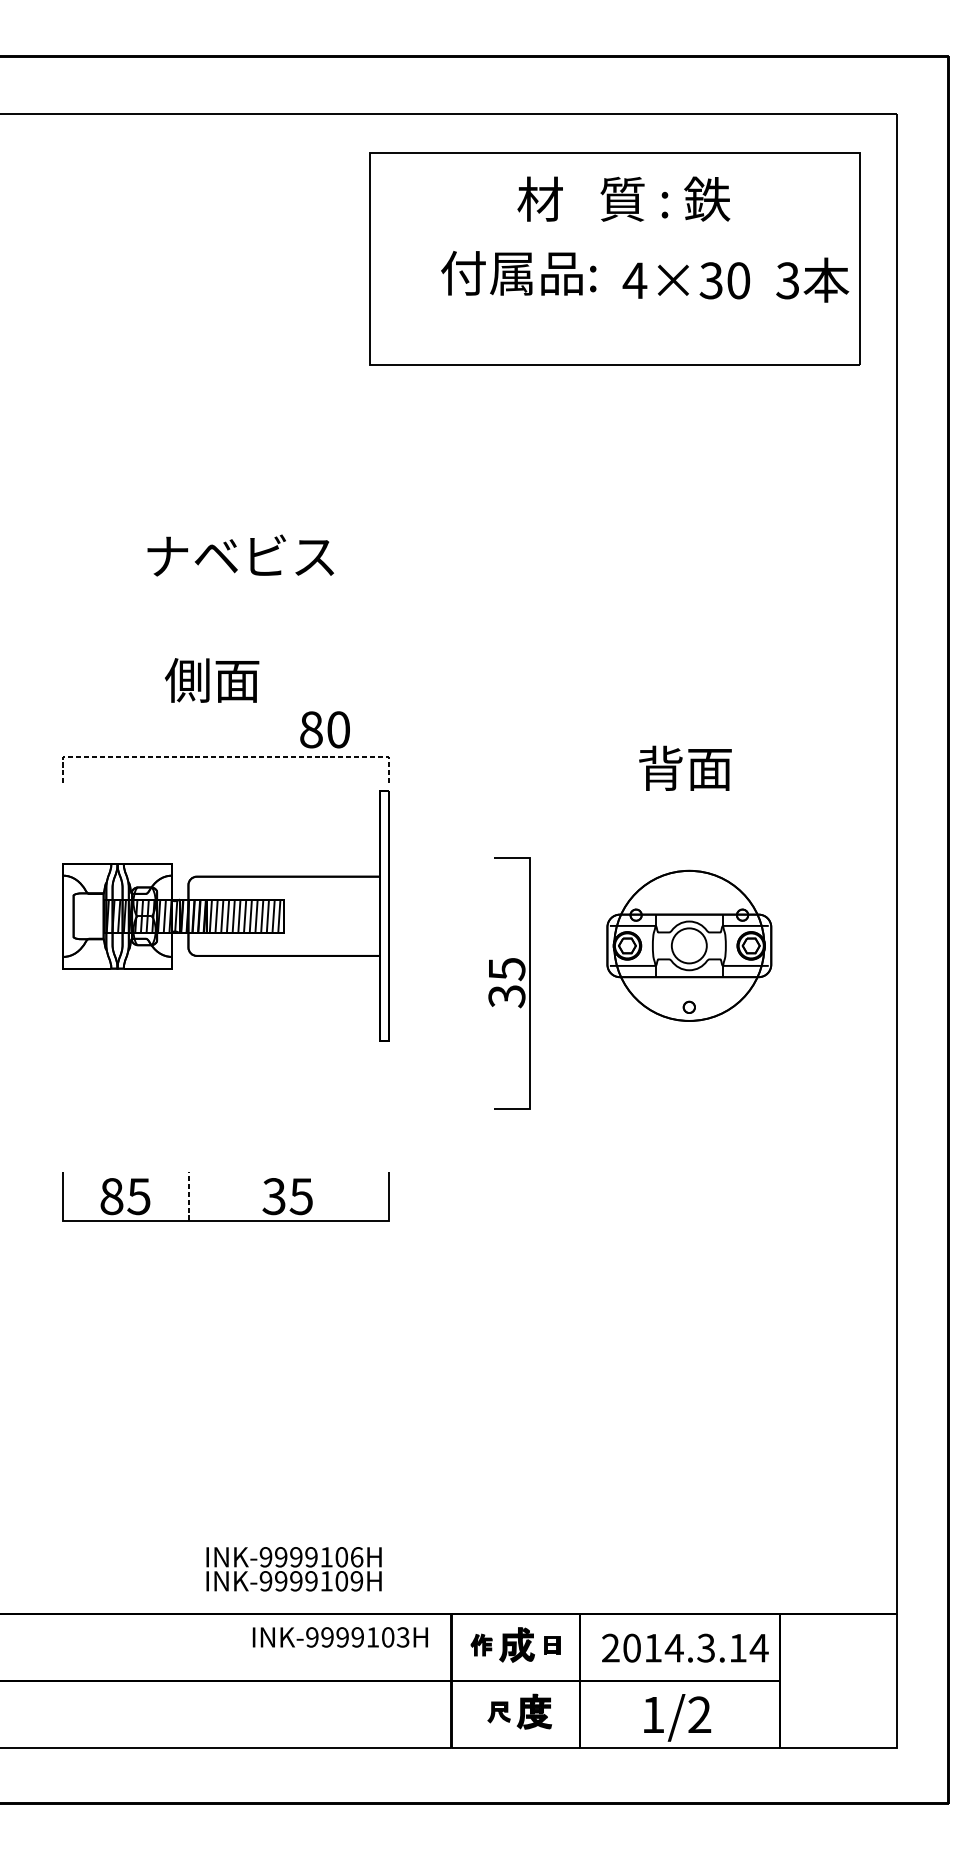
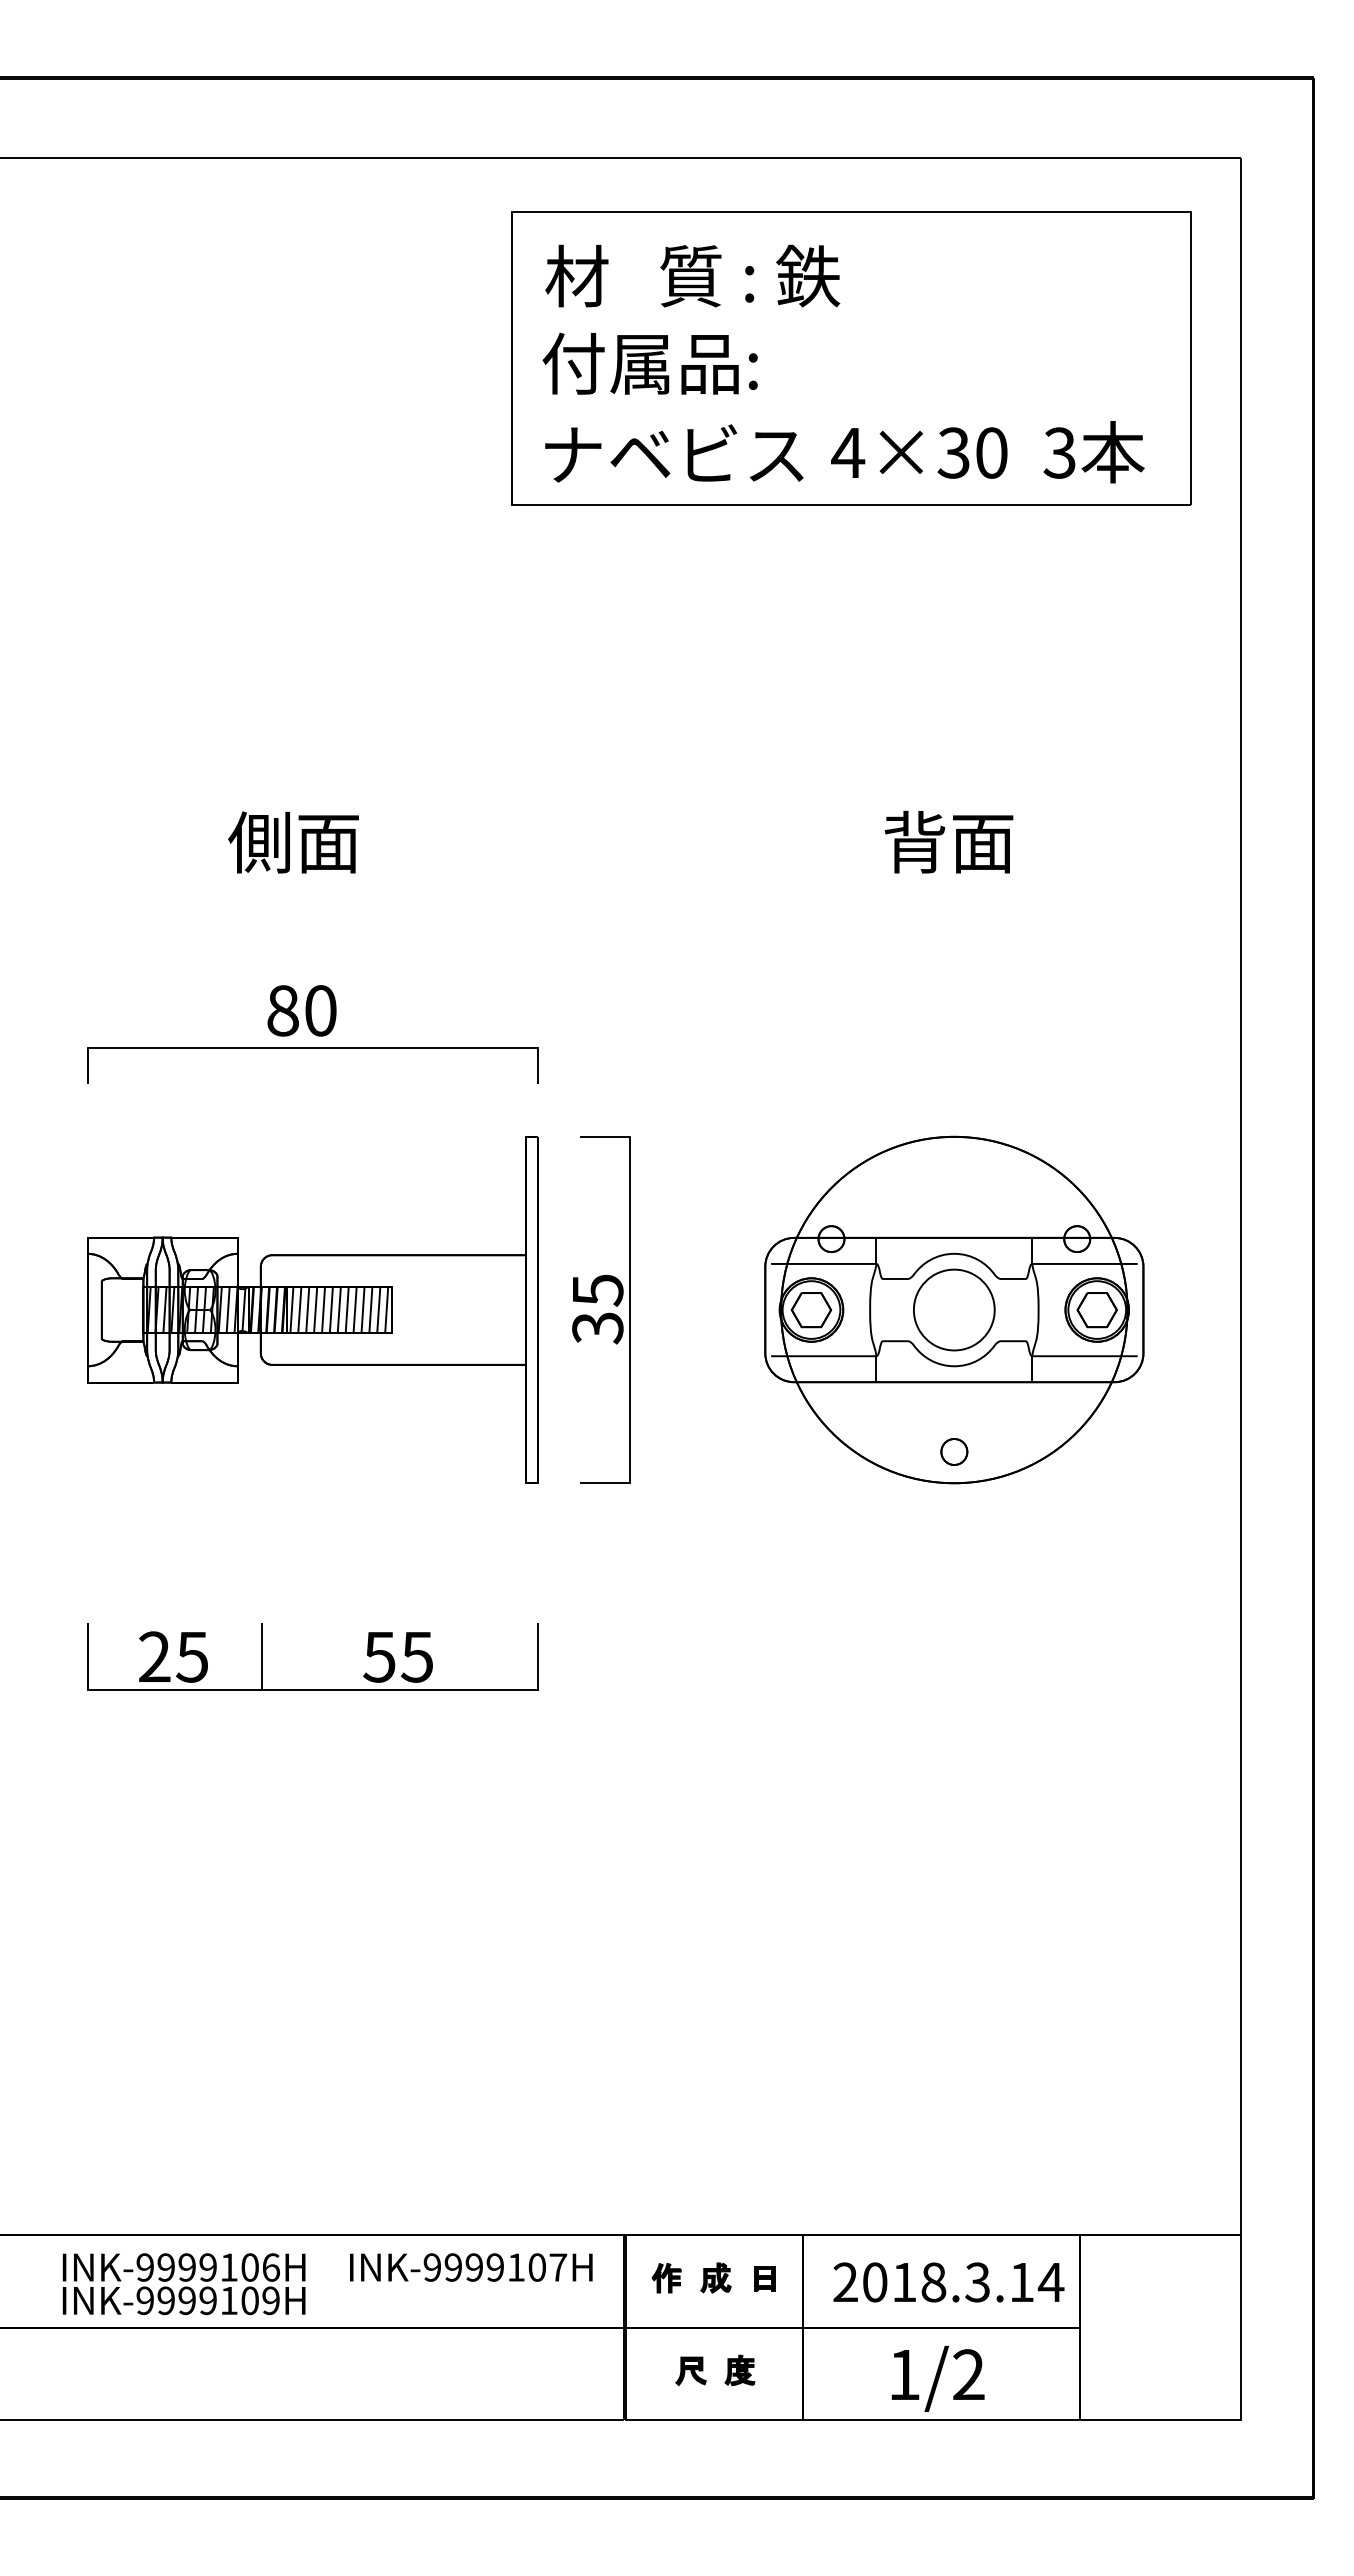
text: (623, 198) -> (692, 275), moved
text: (518, 273) -> (649, 363), moved
text: (735, 280) -> (987, 452), moved
text: (240, 555) -> (674, 453), moved
text: (212, 680) -> (293, 842), moved
text: (324, 729) -> (301, 1010), moved
line: (225, 756) -> (312, 1047), dashed -> solid
text: (685, 767) -> (948, 841), moved
part: (225, 915) -> (312, 1309), moved
part: (689, 945) -> (954, 1309), size x1.67
part: (509, 983) -> (601, 1309), moved
text: (111, 1196) -> (154, 1656), 85 -> 25
line: (188, 1196) -> (261, 1656), dashed -> solid
text: (274, 1196) -> (379, 1656), 35 -> 55
text: (293, 1569) -> (183, 2284), moved
text: (403, 1637) -> (558, 2267), INK-9999103H -> INK-9999107H
part: (516, 1644) -> (715, 2277), size x0.62
text: (674, 1648) -> (933, 2282), 2014.3.14 -> 2018.3.14
part: (534, 1711) -> (739, 2370), size x0.62

